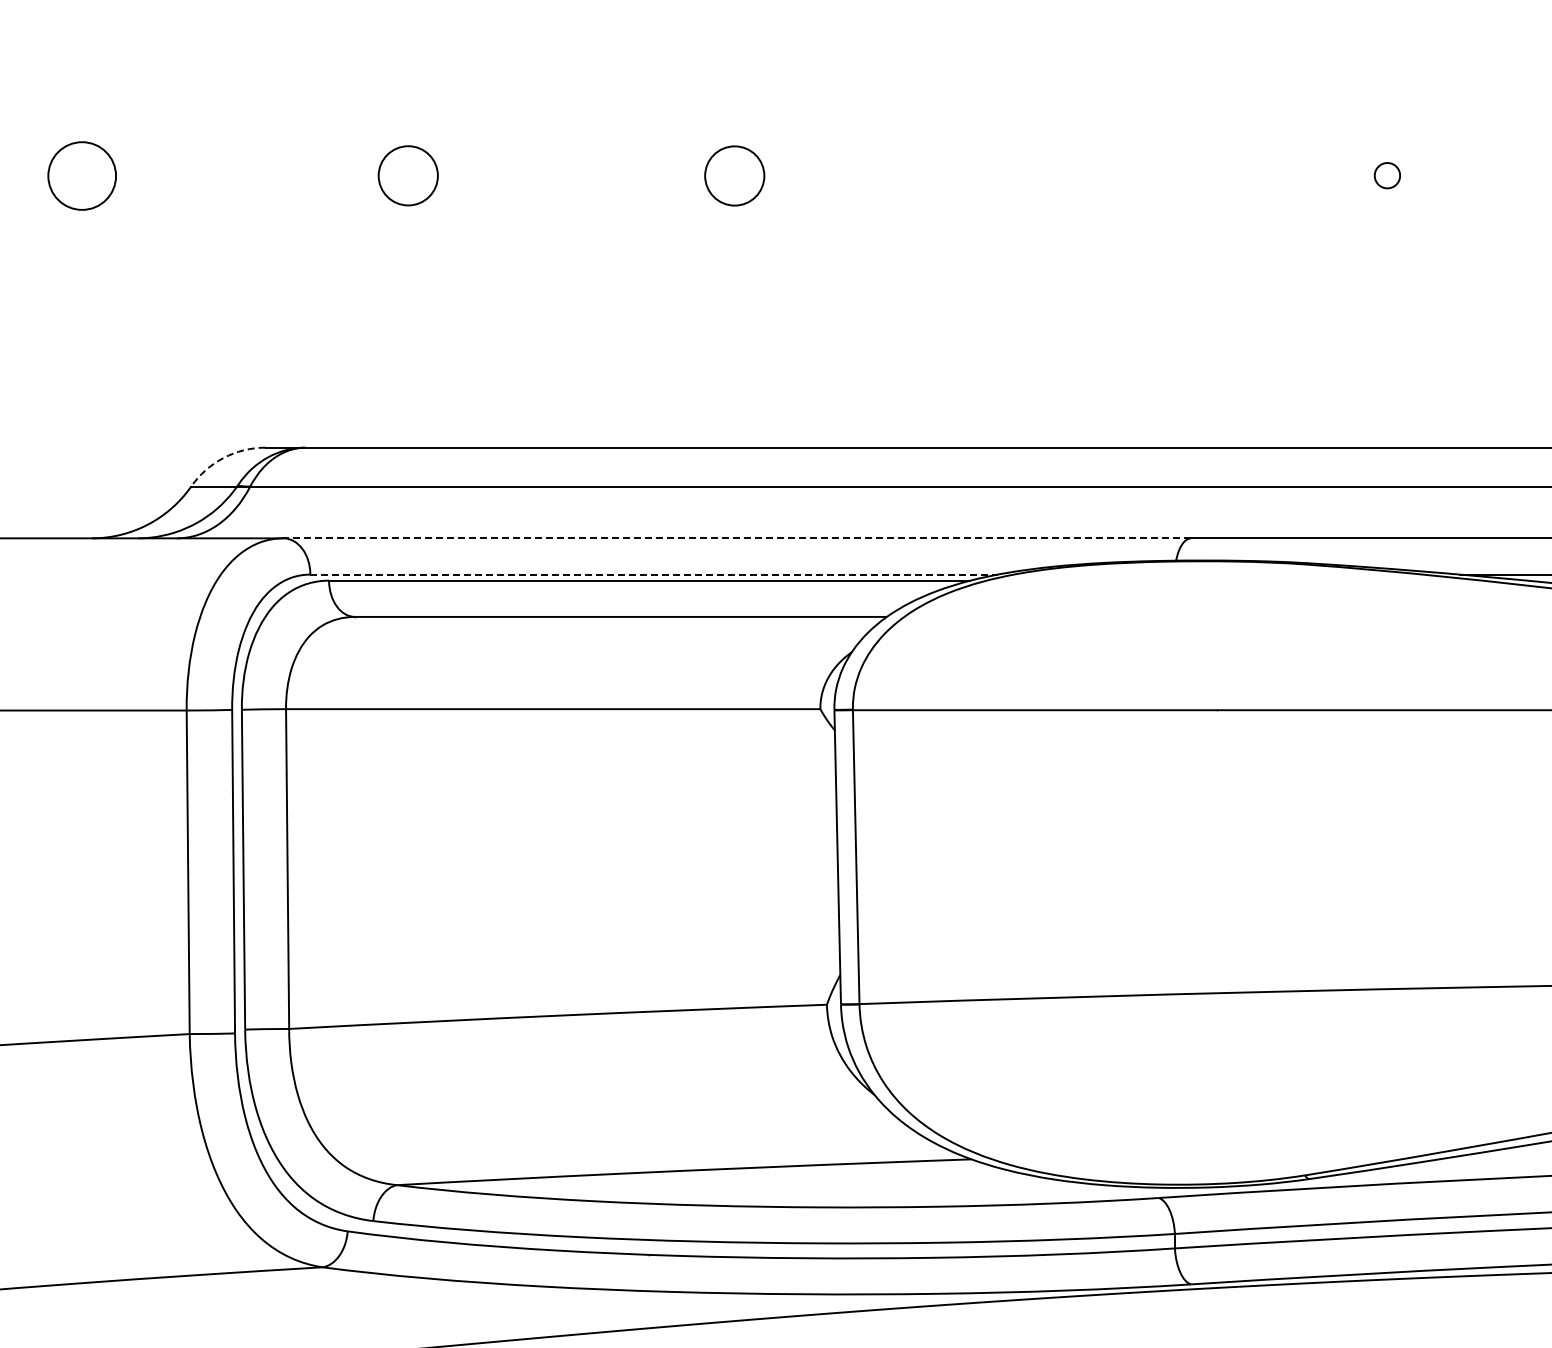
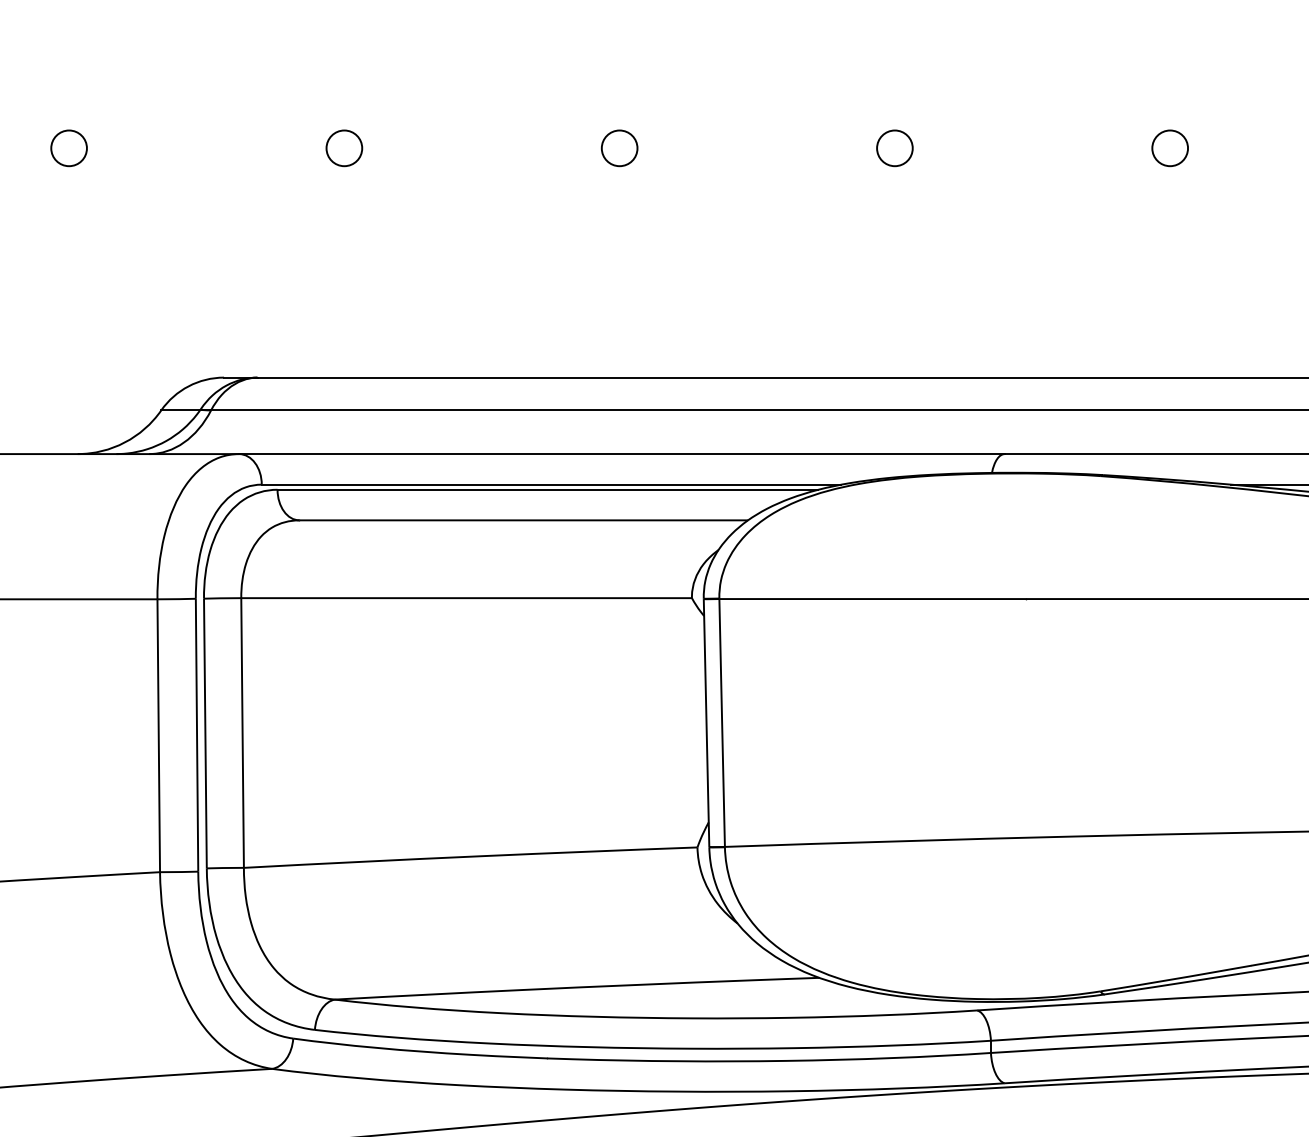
circle: (81, 175) -> (68, 148), size x0.62
circle: (408, 175) -> (344, 148), size x0.71
circle: (734, 175) -> (619, 148), size x0.71
circle: (1061, 175) -> (895, 148), added
circle: (1387, 175) -> (1170, 148), size x1.67
arc: (223, 457) -> (188, 385), dashed -> solid
line: (737, 538) -> (622, 454), dashed -> solid
line: (654, 574) -> (552, 484), dashed -> solid

